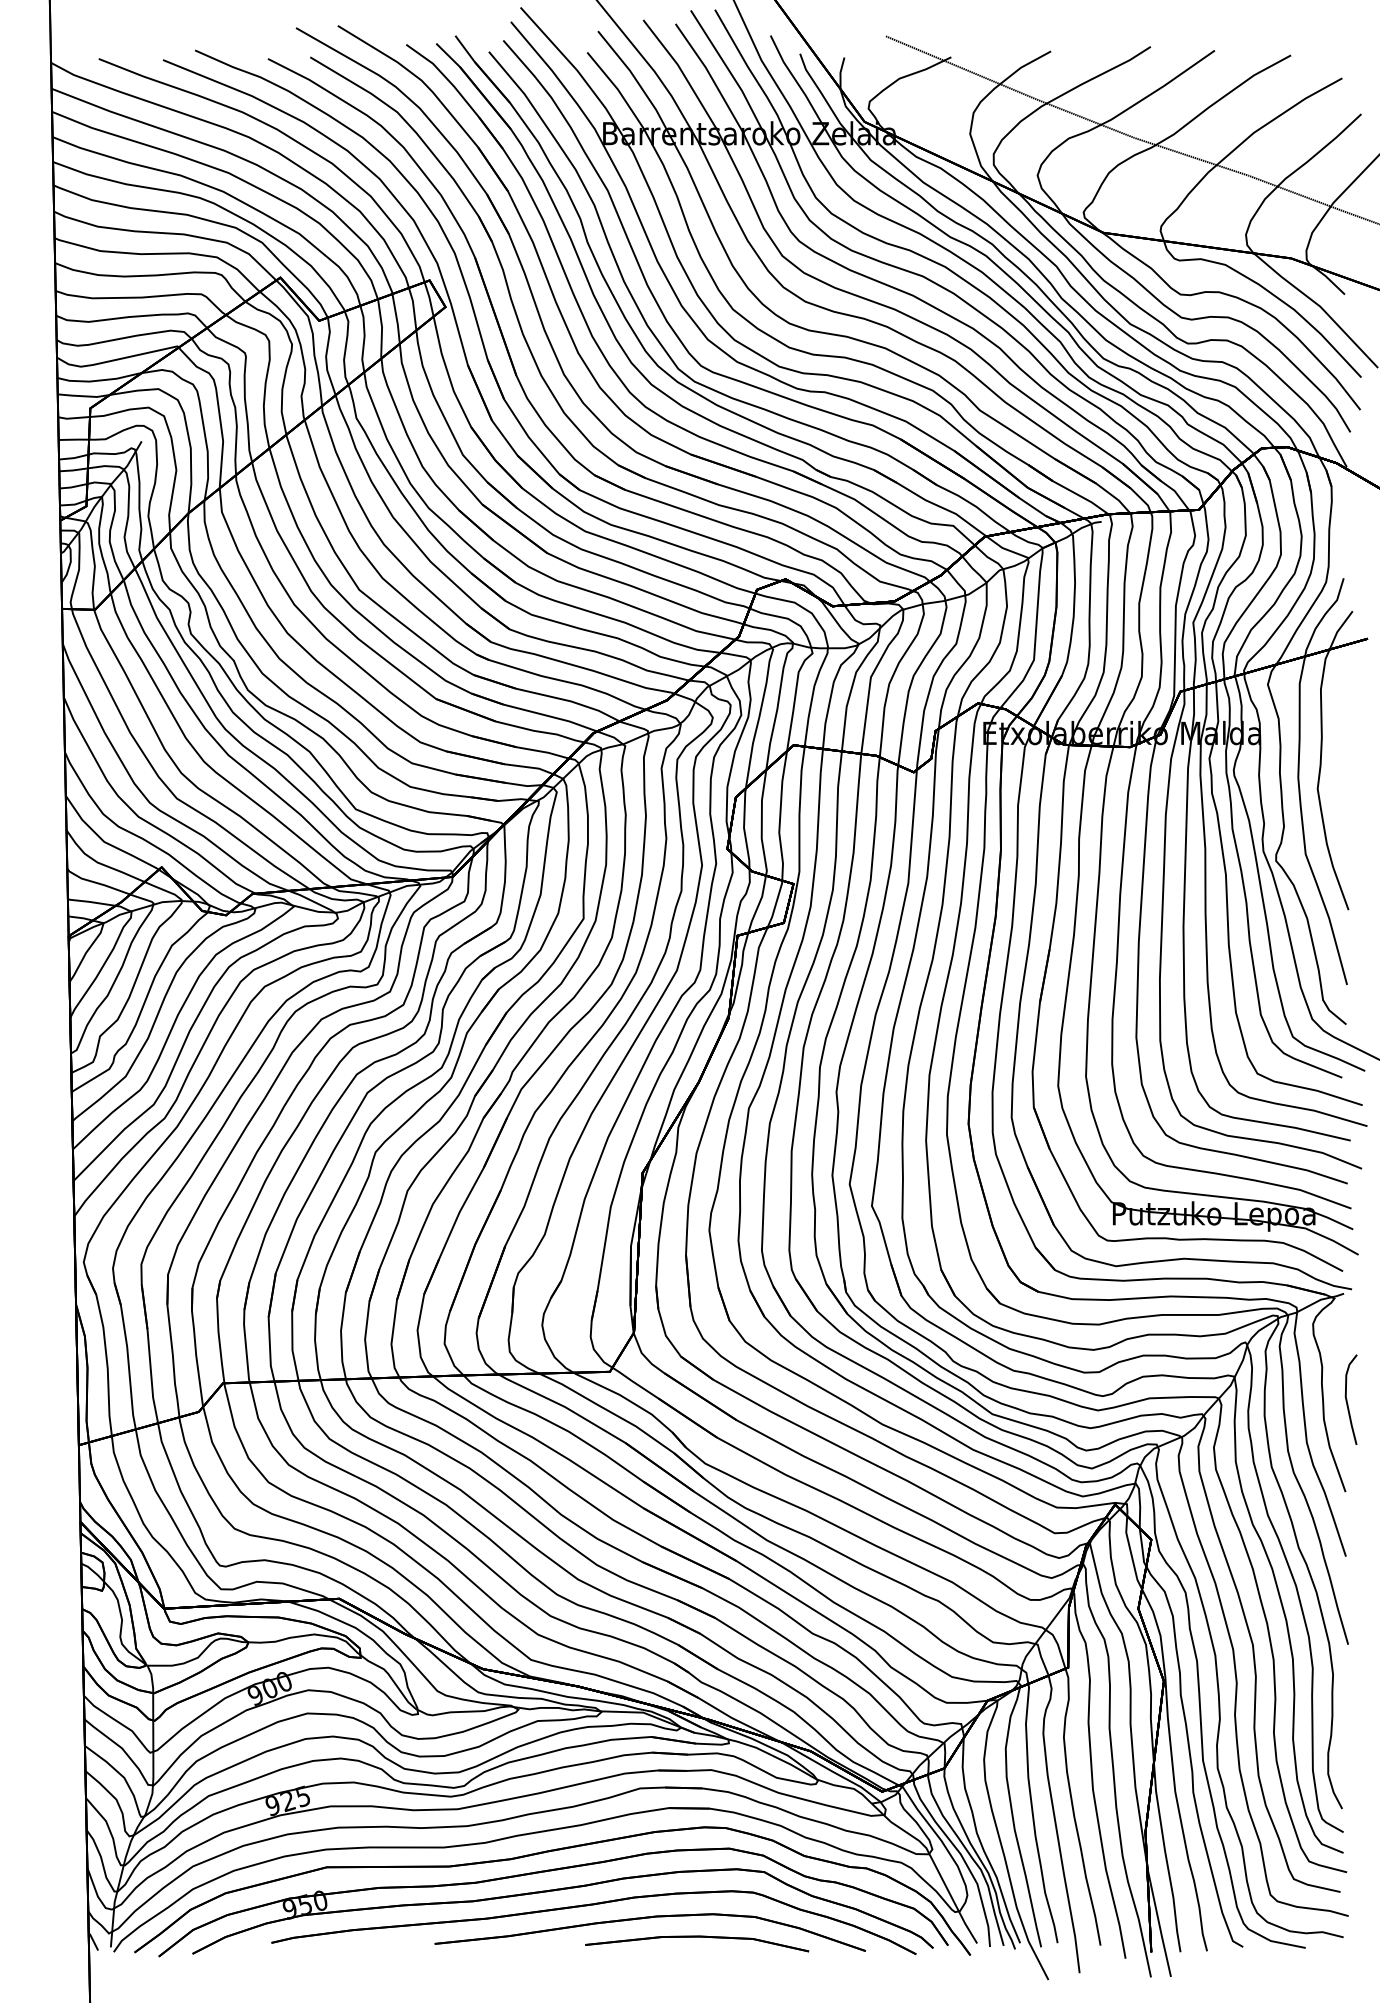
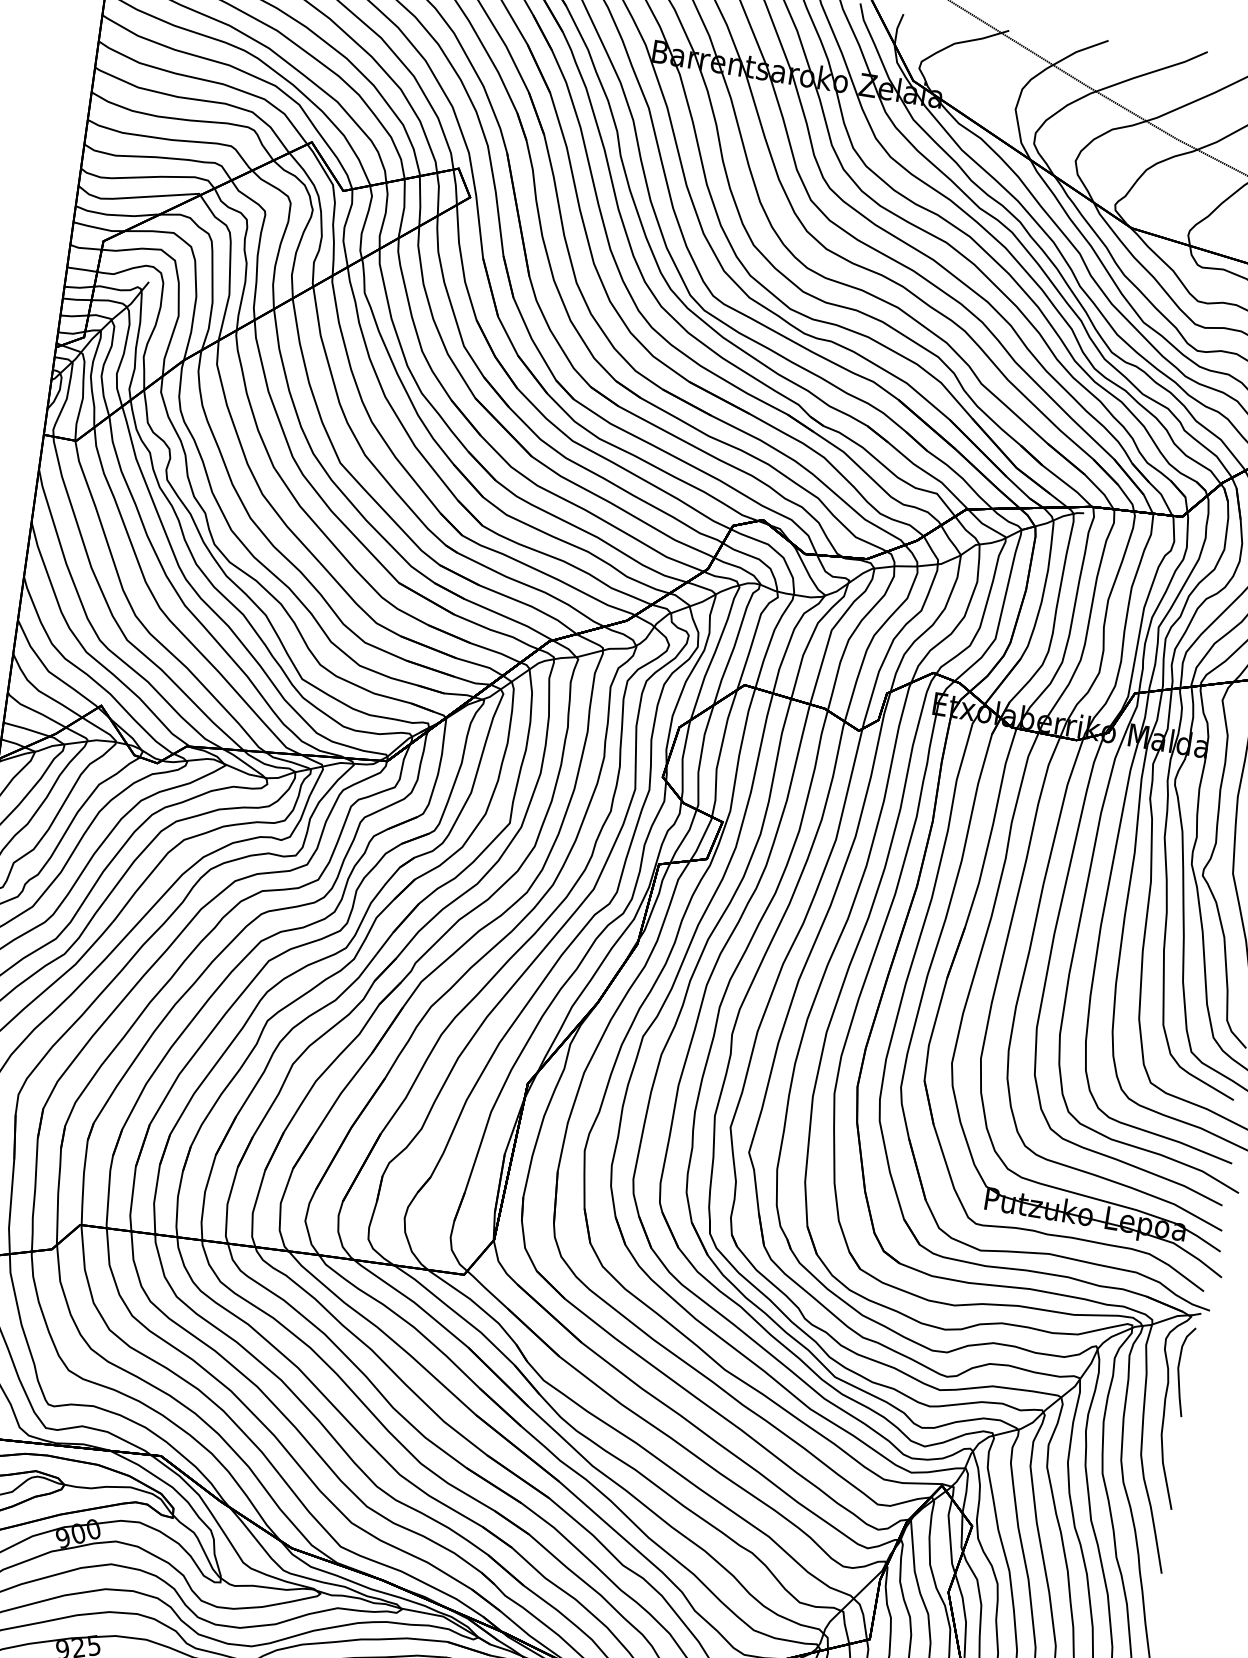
part: (1350, 1399) -> (1182, 1371), moved

